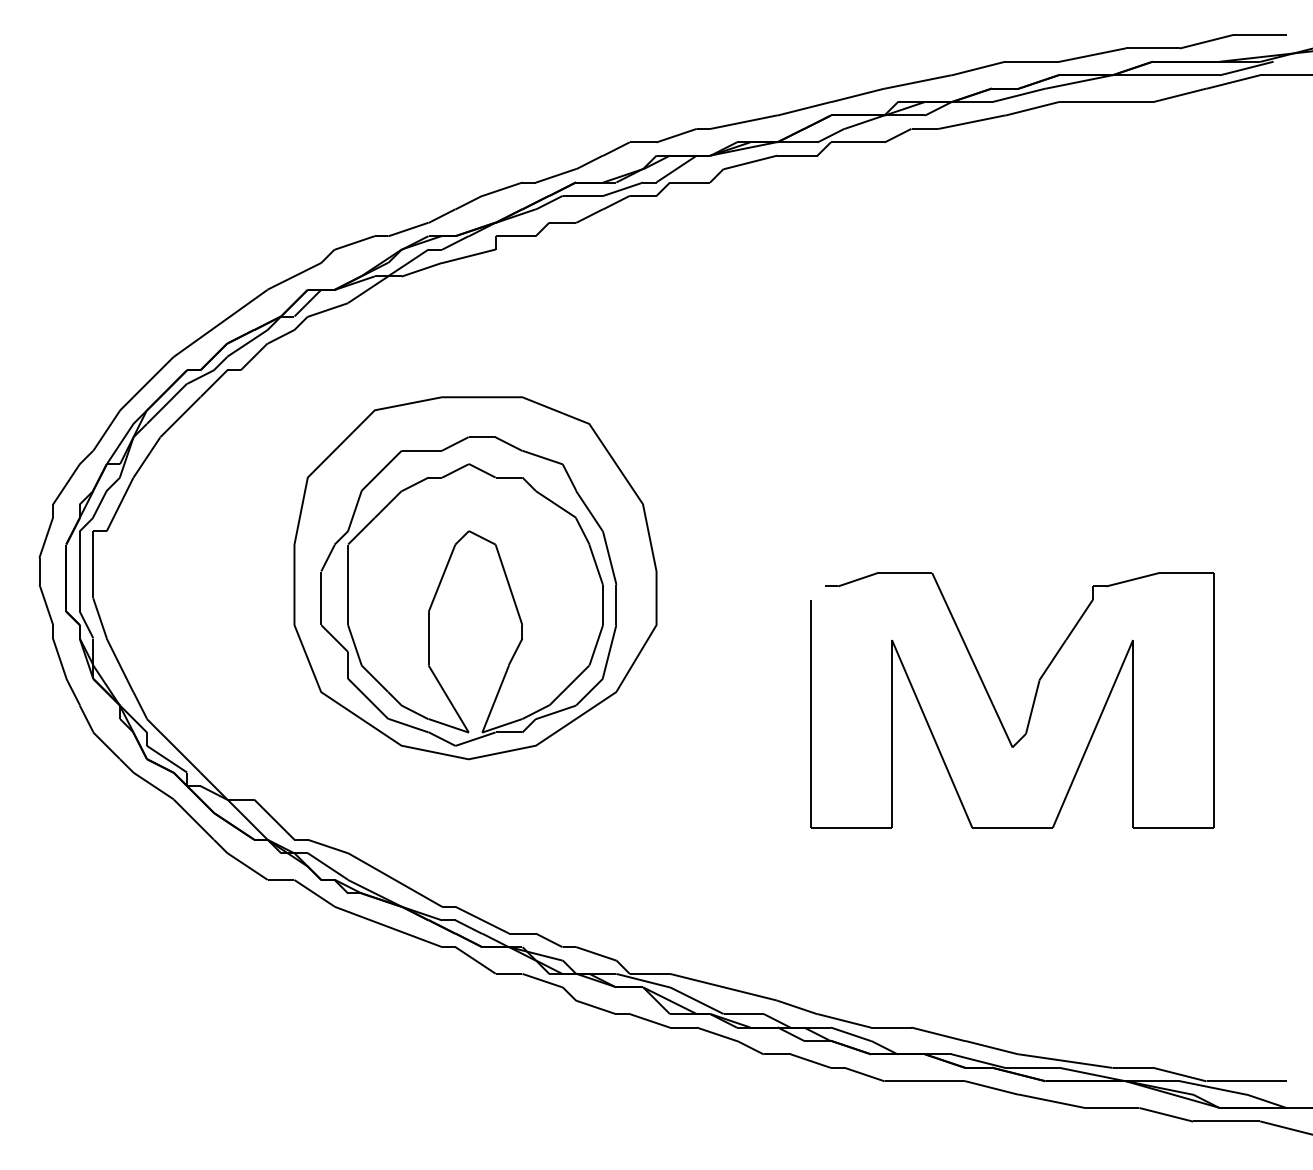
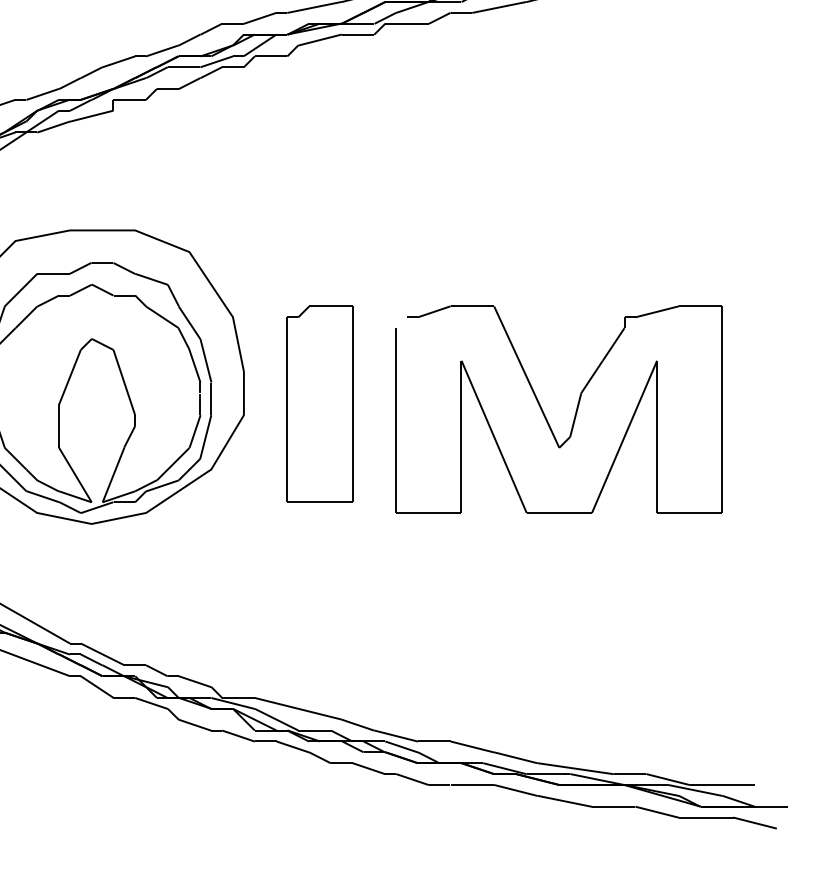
part: (710, 611) -> (287, 404), added
part: (996, 709) -> (546, 417), moved

